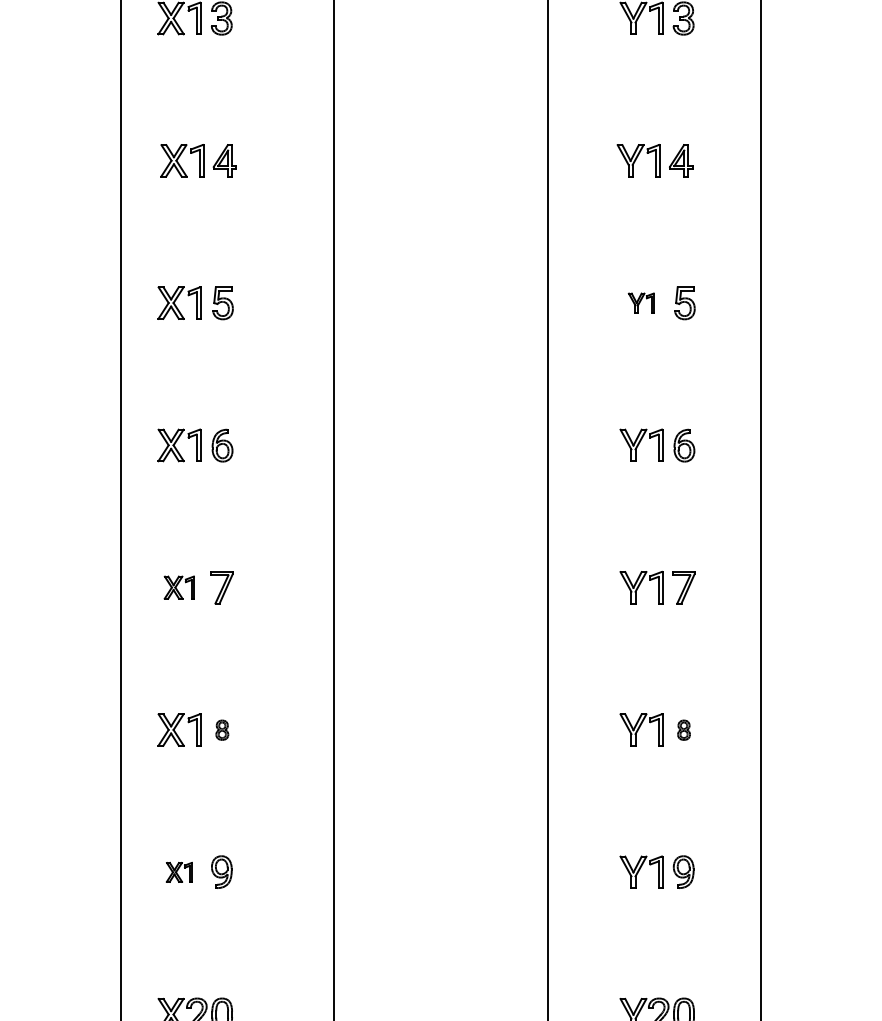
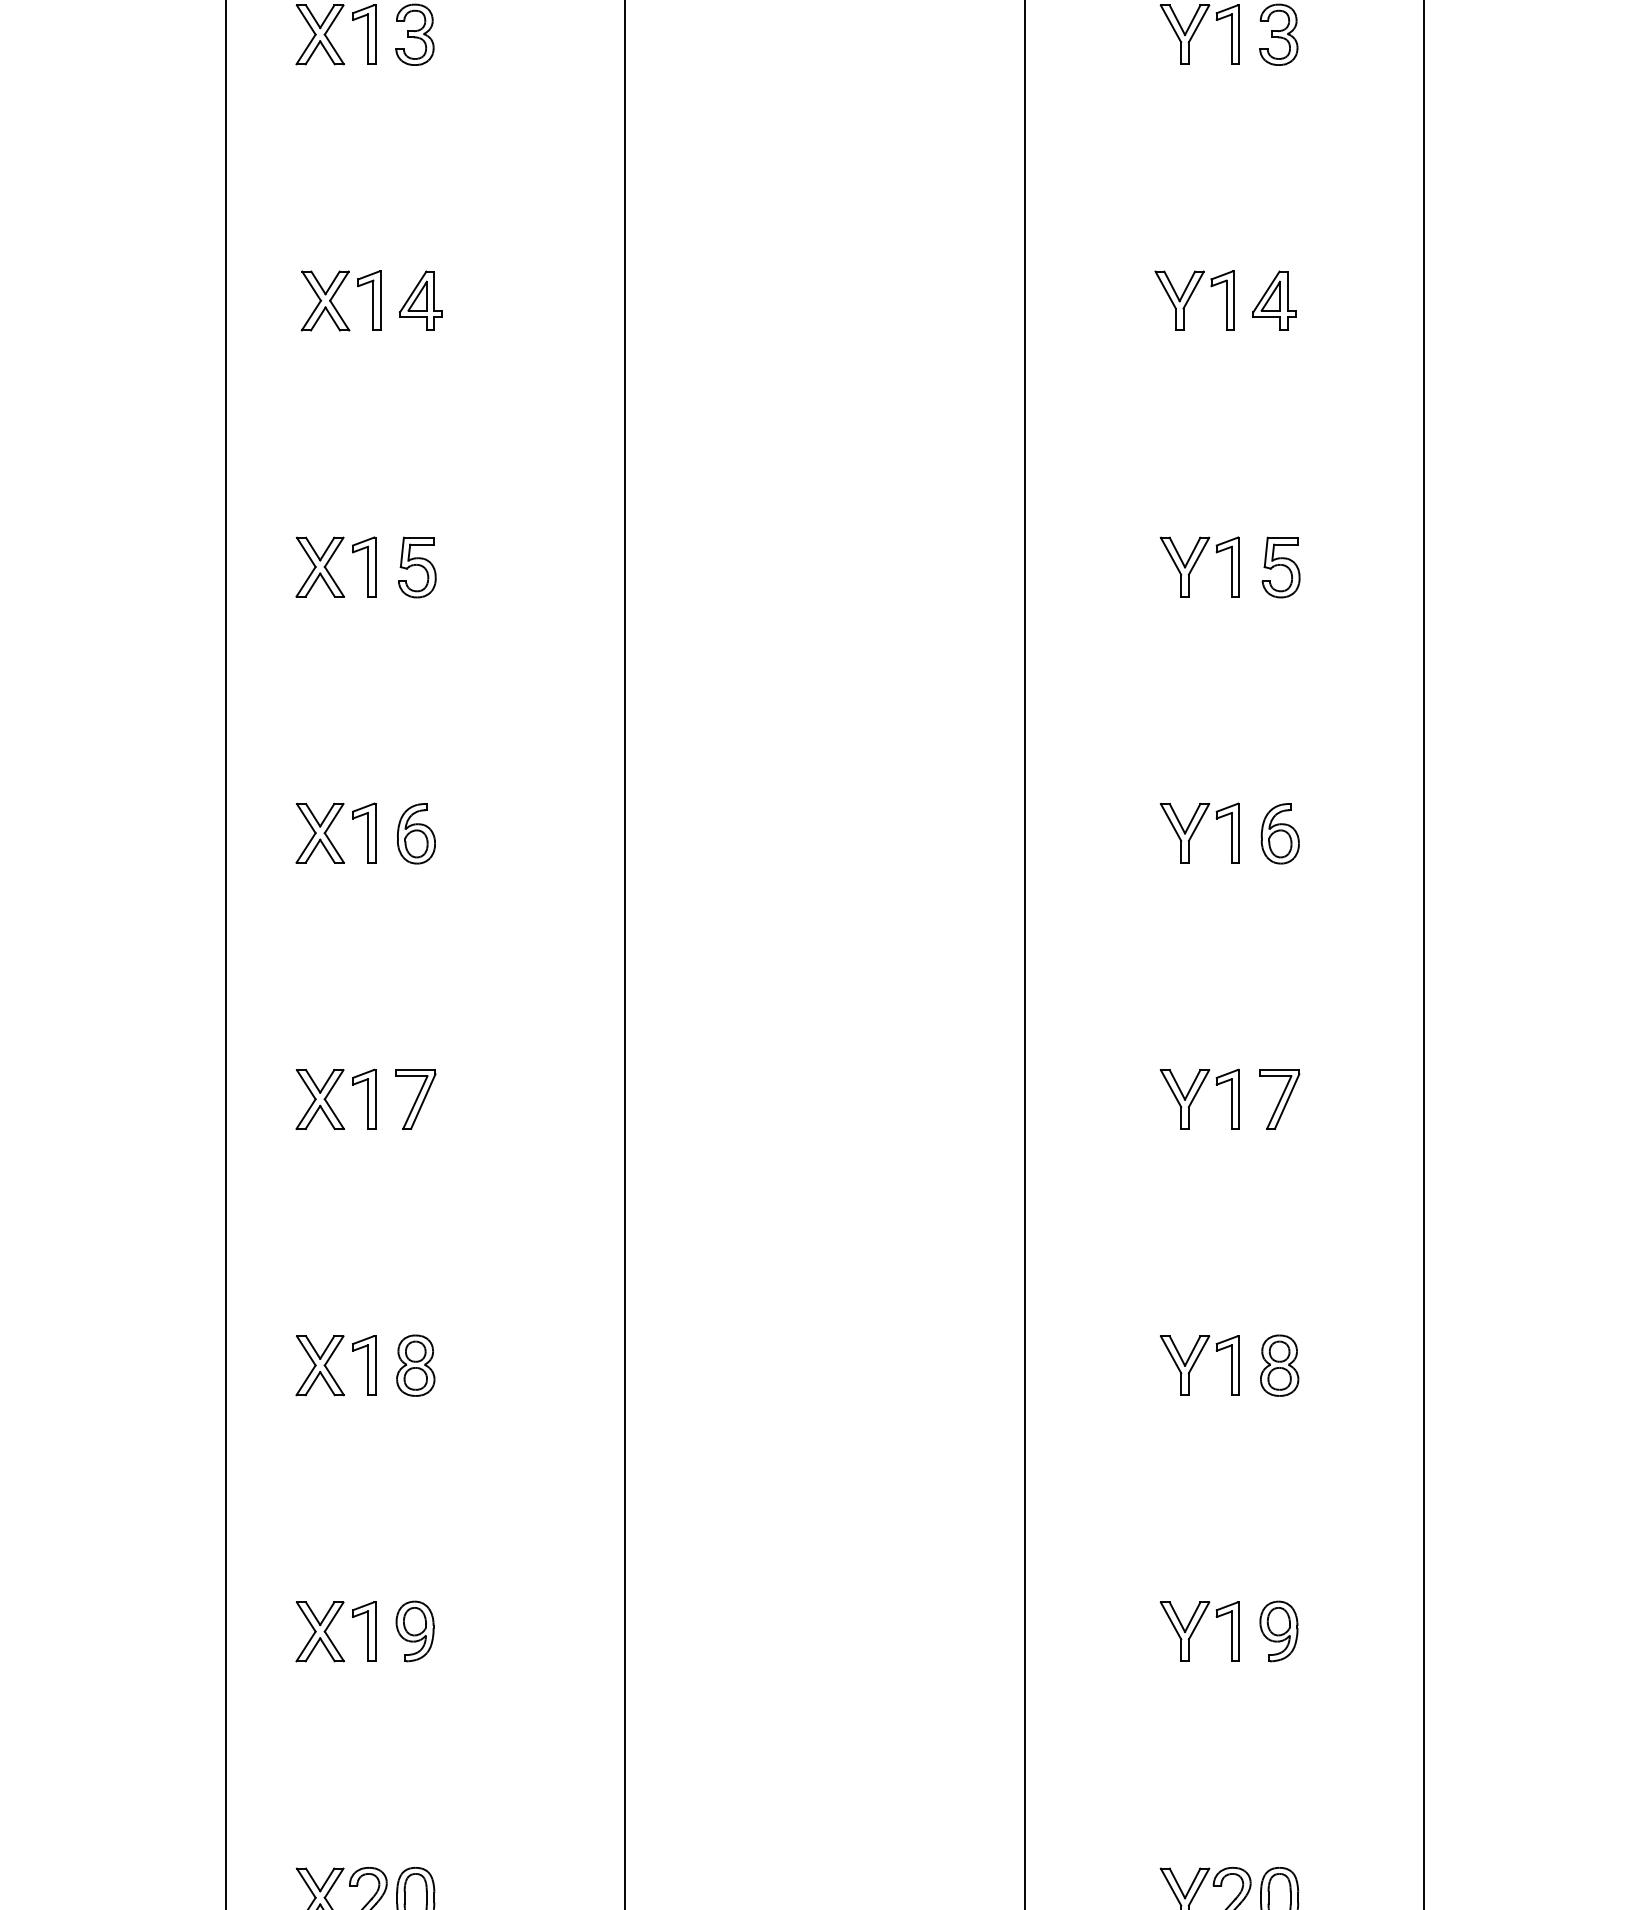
part: (641, 302) -> (1200, 565), size x1.67
part: (179, 587) -> (335, 1099), size x1.43
part: (222, 730) -> (416, 1366), size x1.67
part: (683, 730) -> (1278, 1366), size x1.67
part: (179, 872) -> (335, 1632), size x1.67

